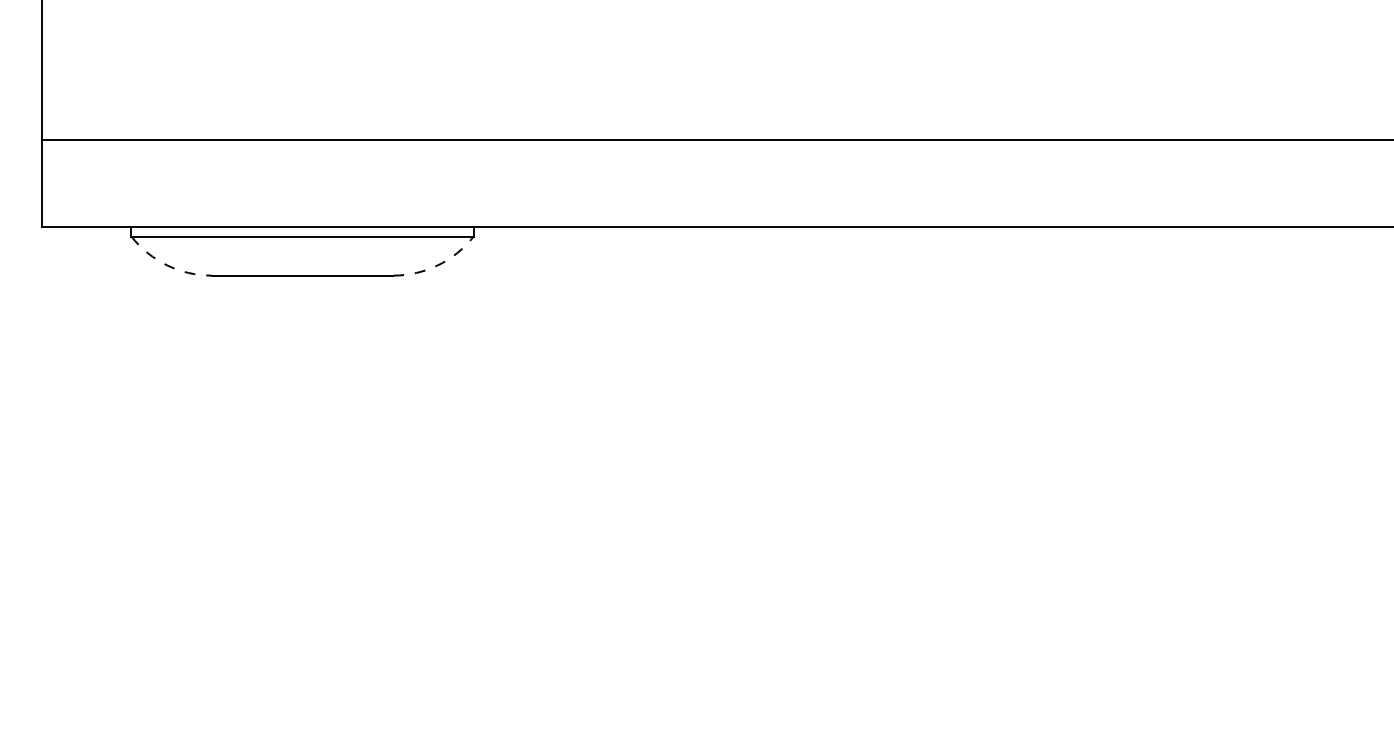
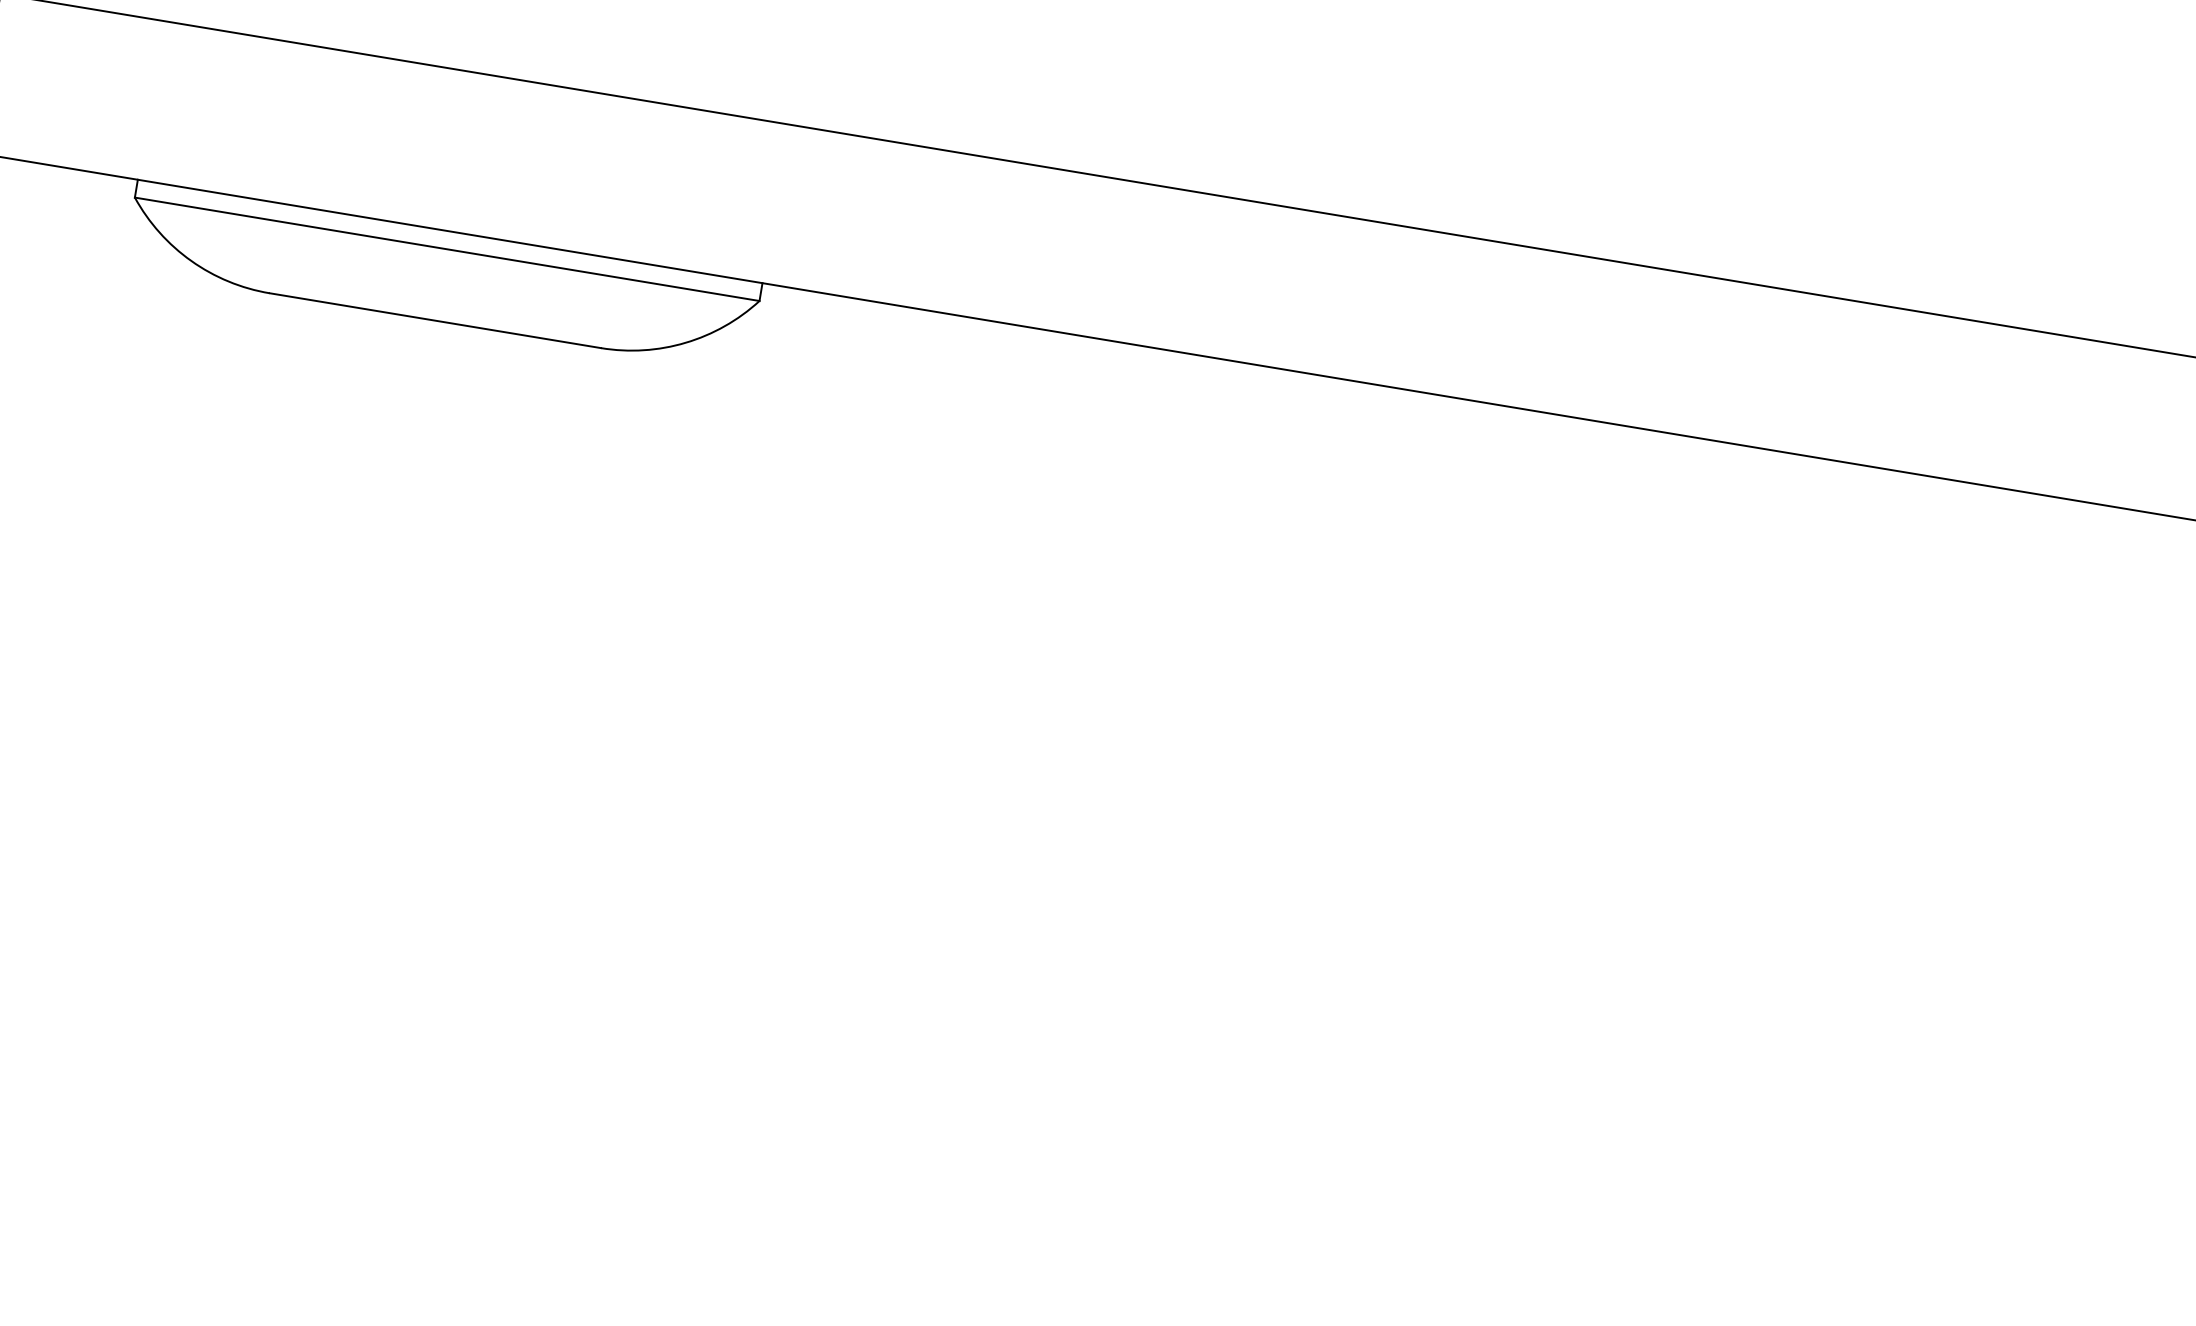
arc: (167, 265) -> (192, 261), dashed -> solid
arc: (437, 265) -> (684, 342), dashed -> solid

